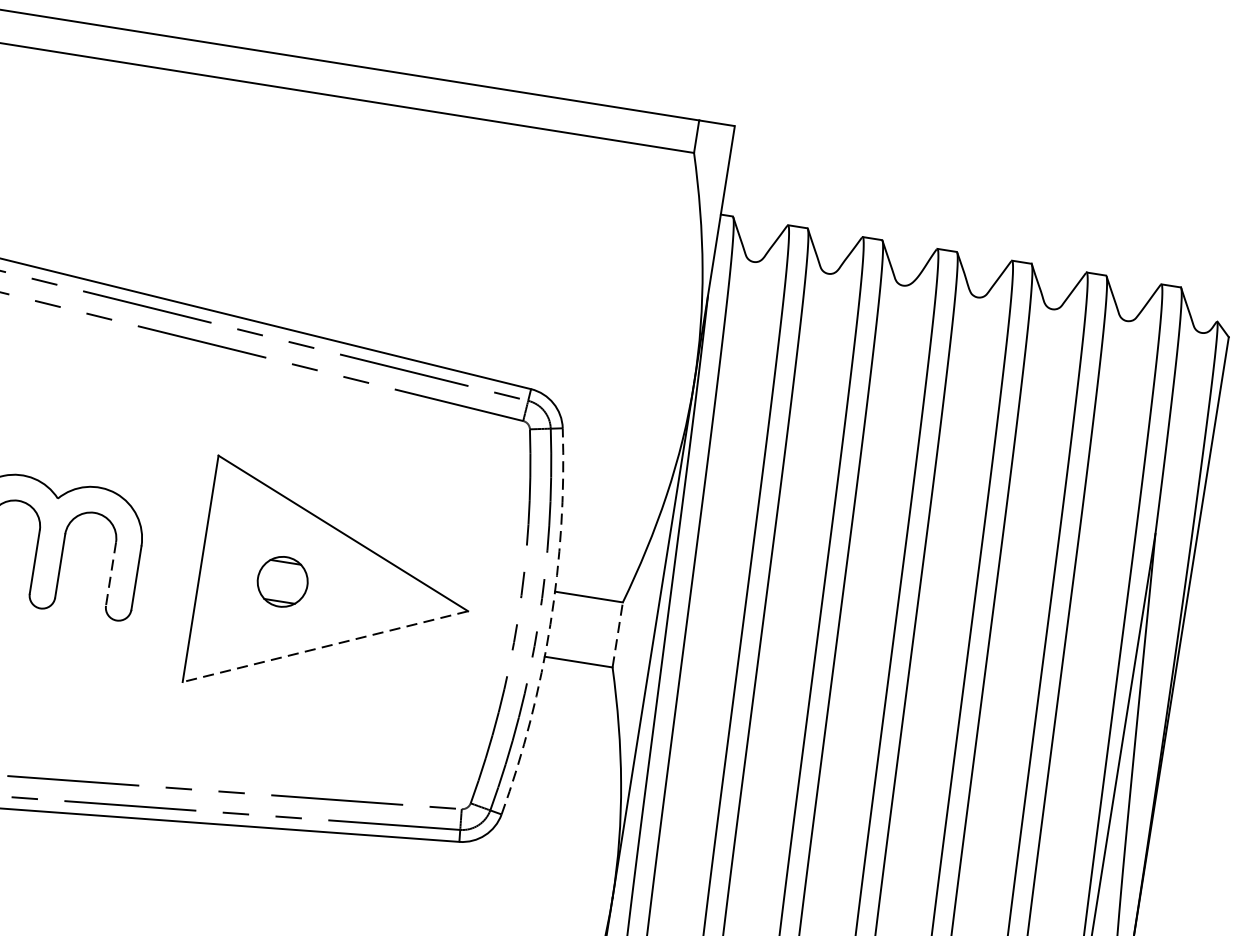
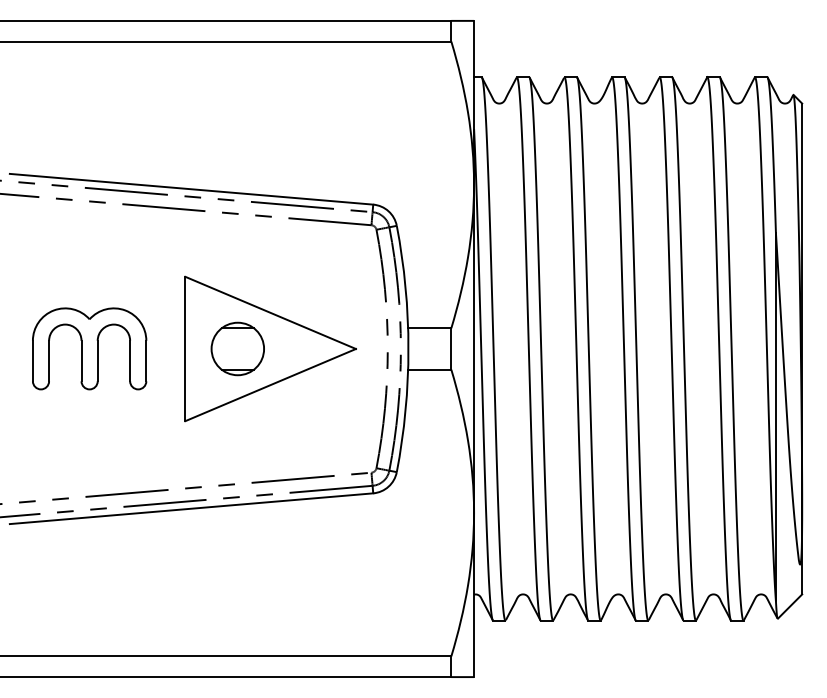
line: (111, 574) -> (130, 361), dashed -> solid
part: (282, 581) -> (237, 348), size x1.67
arc: (550, 623) -> (408, 348), dashed -> solid
line: (618, 634) -> (451, 348), dashed -> solid
line: (325, 647) -> (270, 385), dashed -> solid

